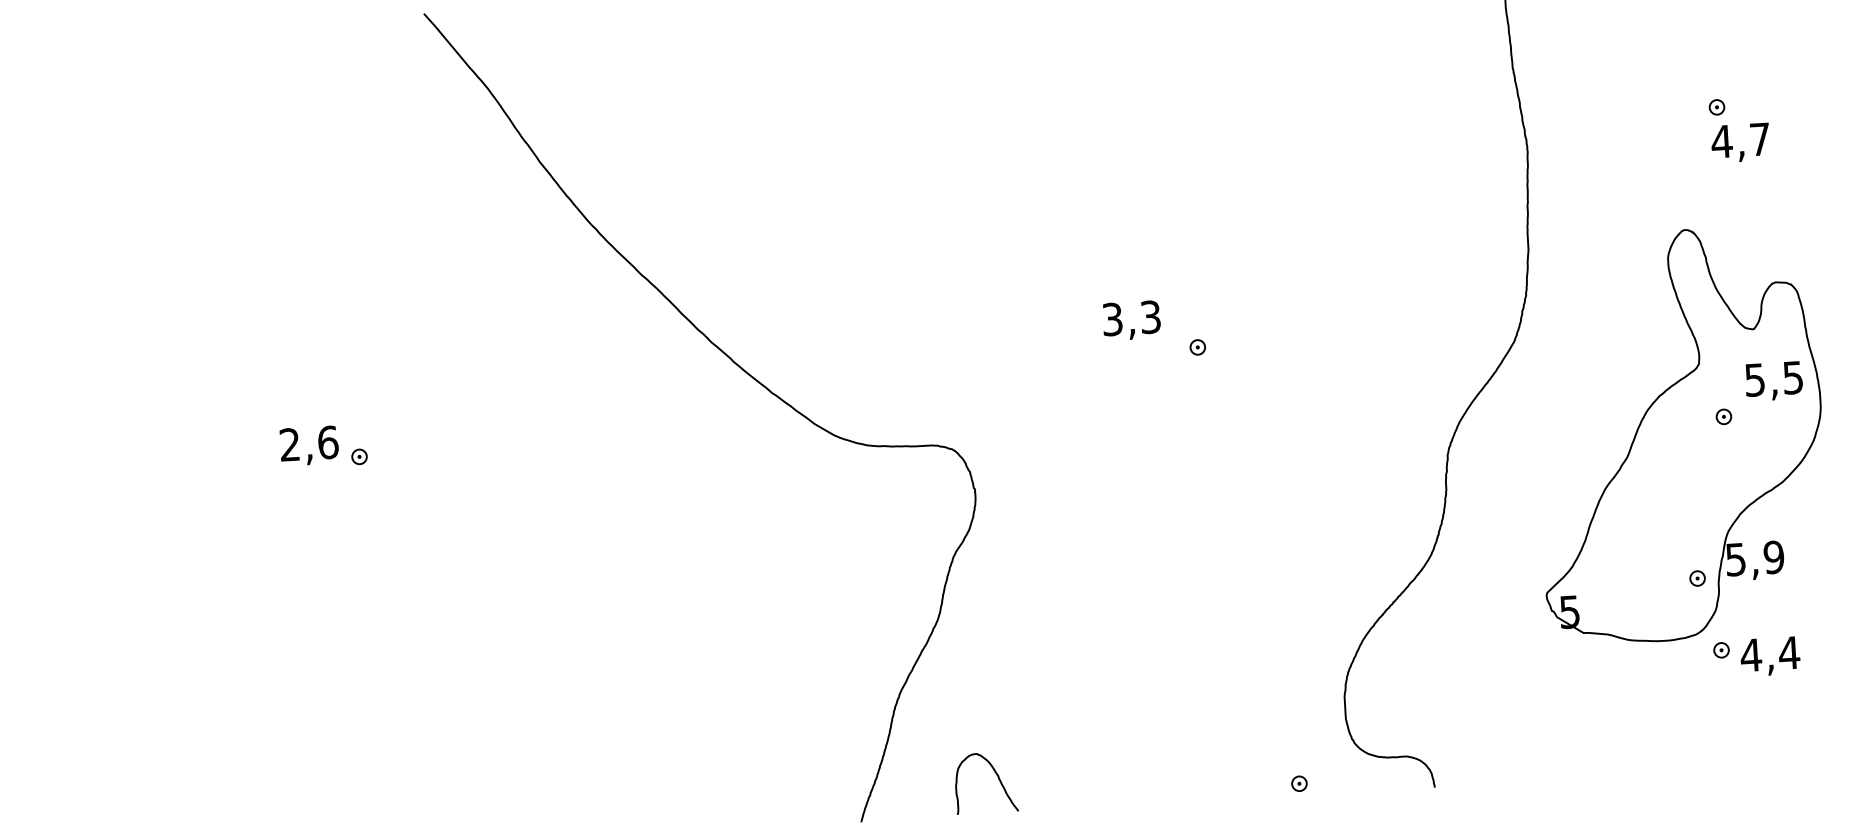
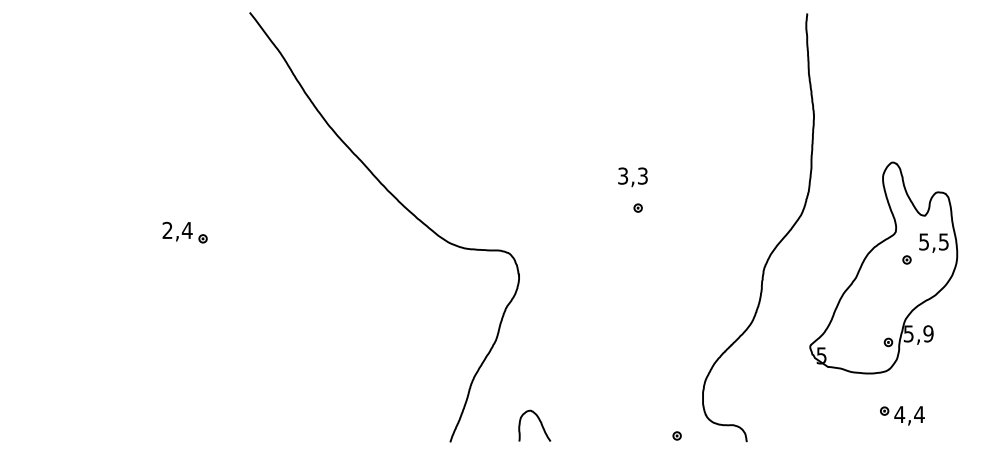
part: (1738, 129) -> (923, 112), removed
text: (1130, 321) -> (632, 177), moved
text: (326, 442) -> (186, 230), 2,6 -> 2,4
part: (1756, 656) -> (902, 415), moved
curve: (996, 779) -> (540, 424), moved

